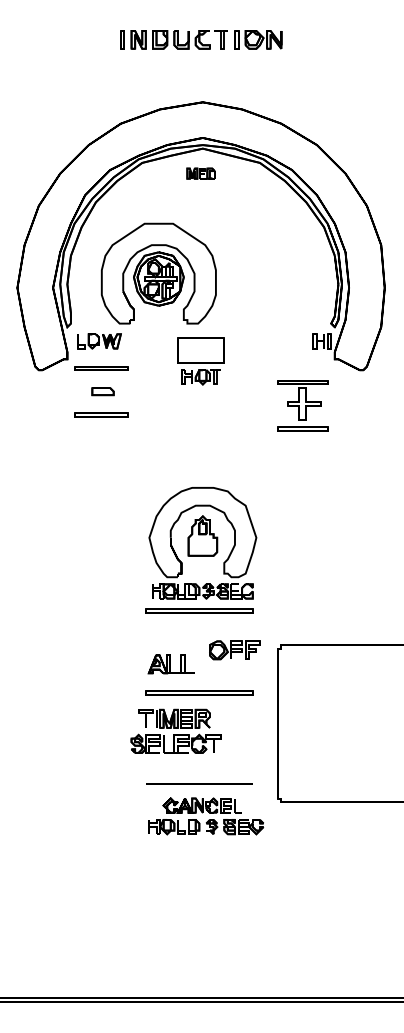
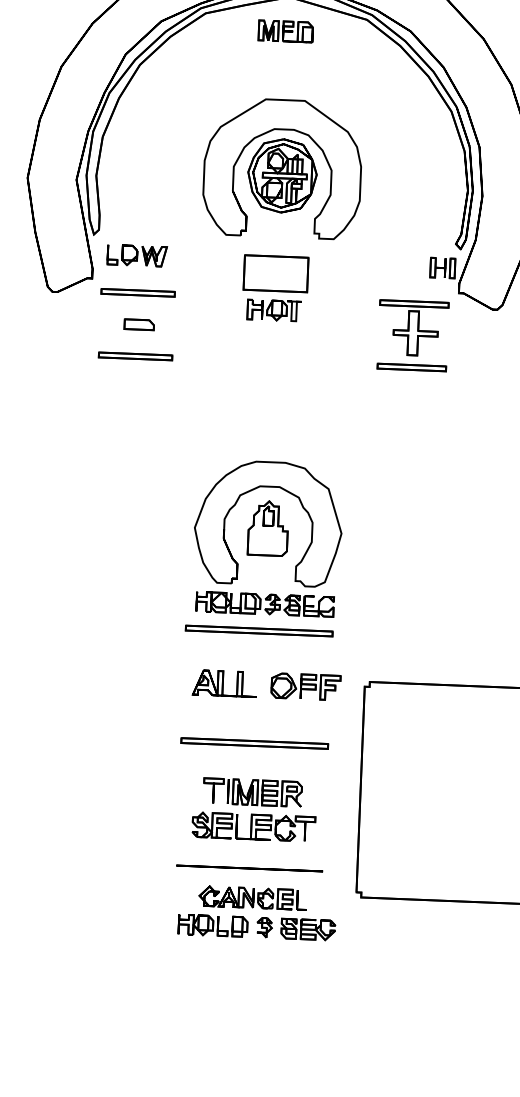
part: (200, 173) -> (284, 31), size x1.43
part: (158, 273) -> (282, 168), moved
part: (302, 405) -> (412, 335), moved
part: (170, 664) -> (223, 683), moved
part: (175, 730) -> (253, 808), moved

